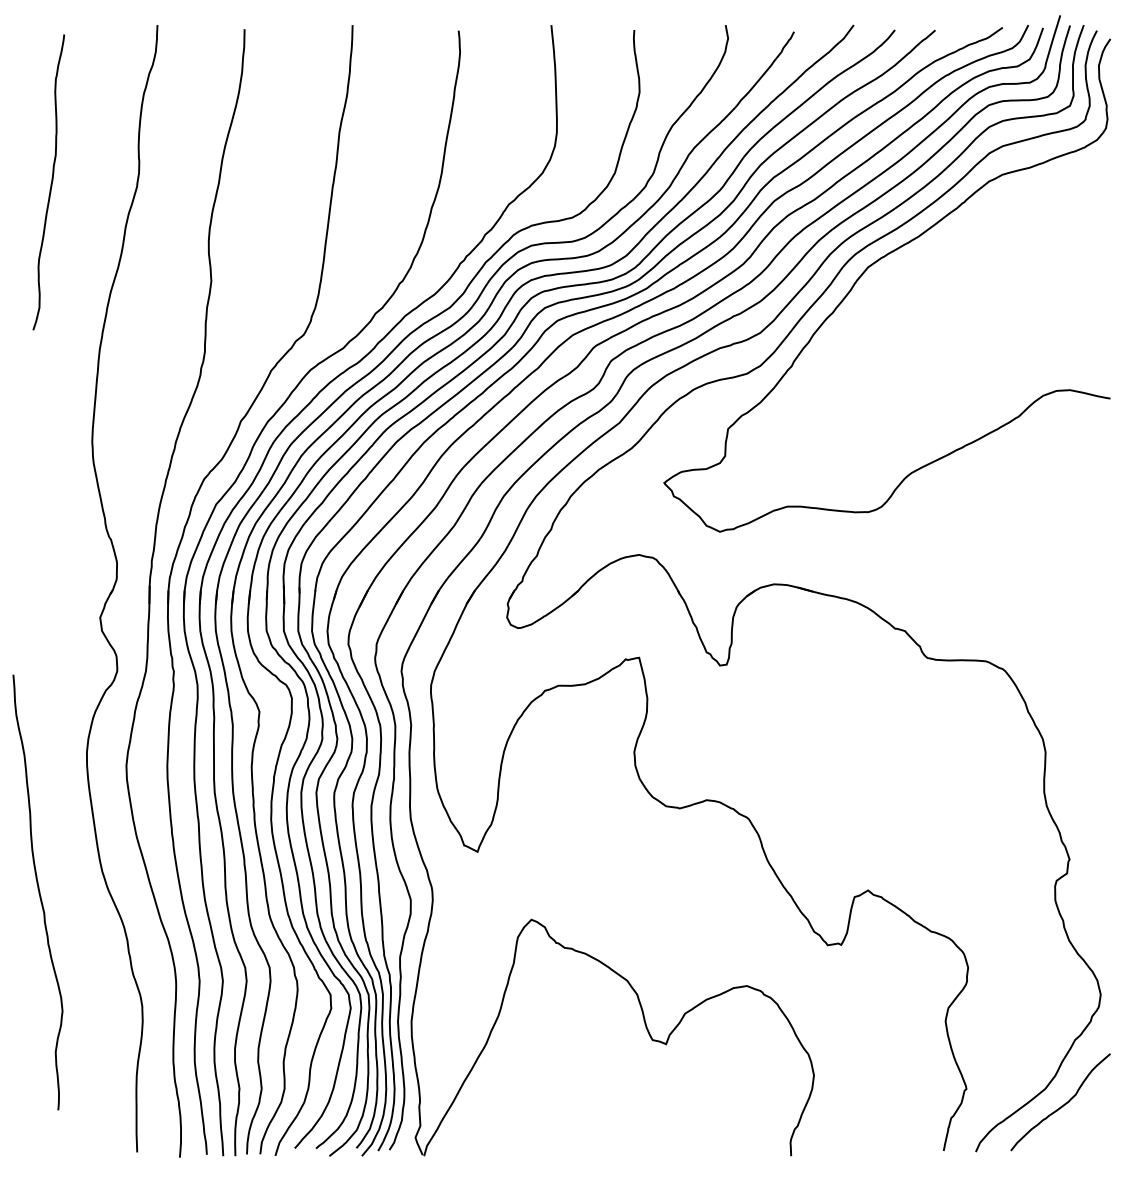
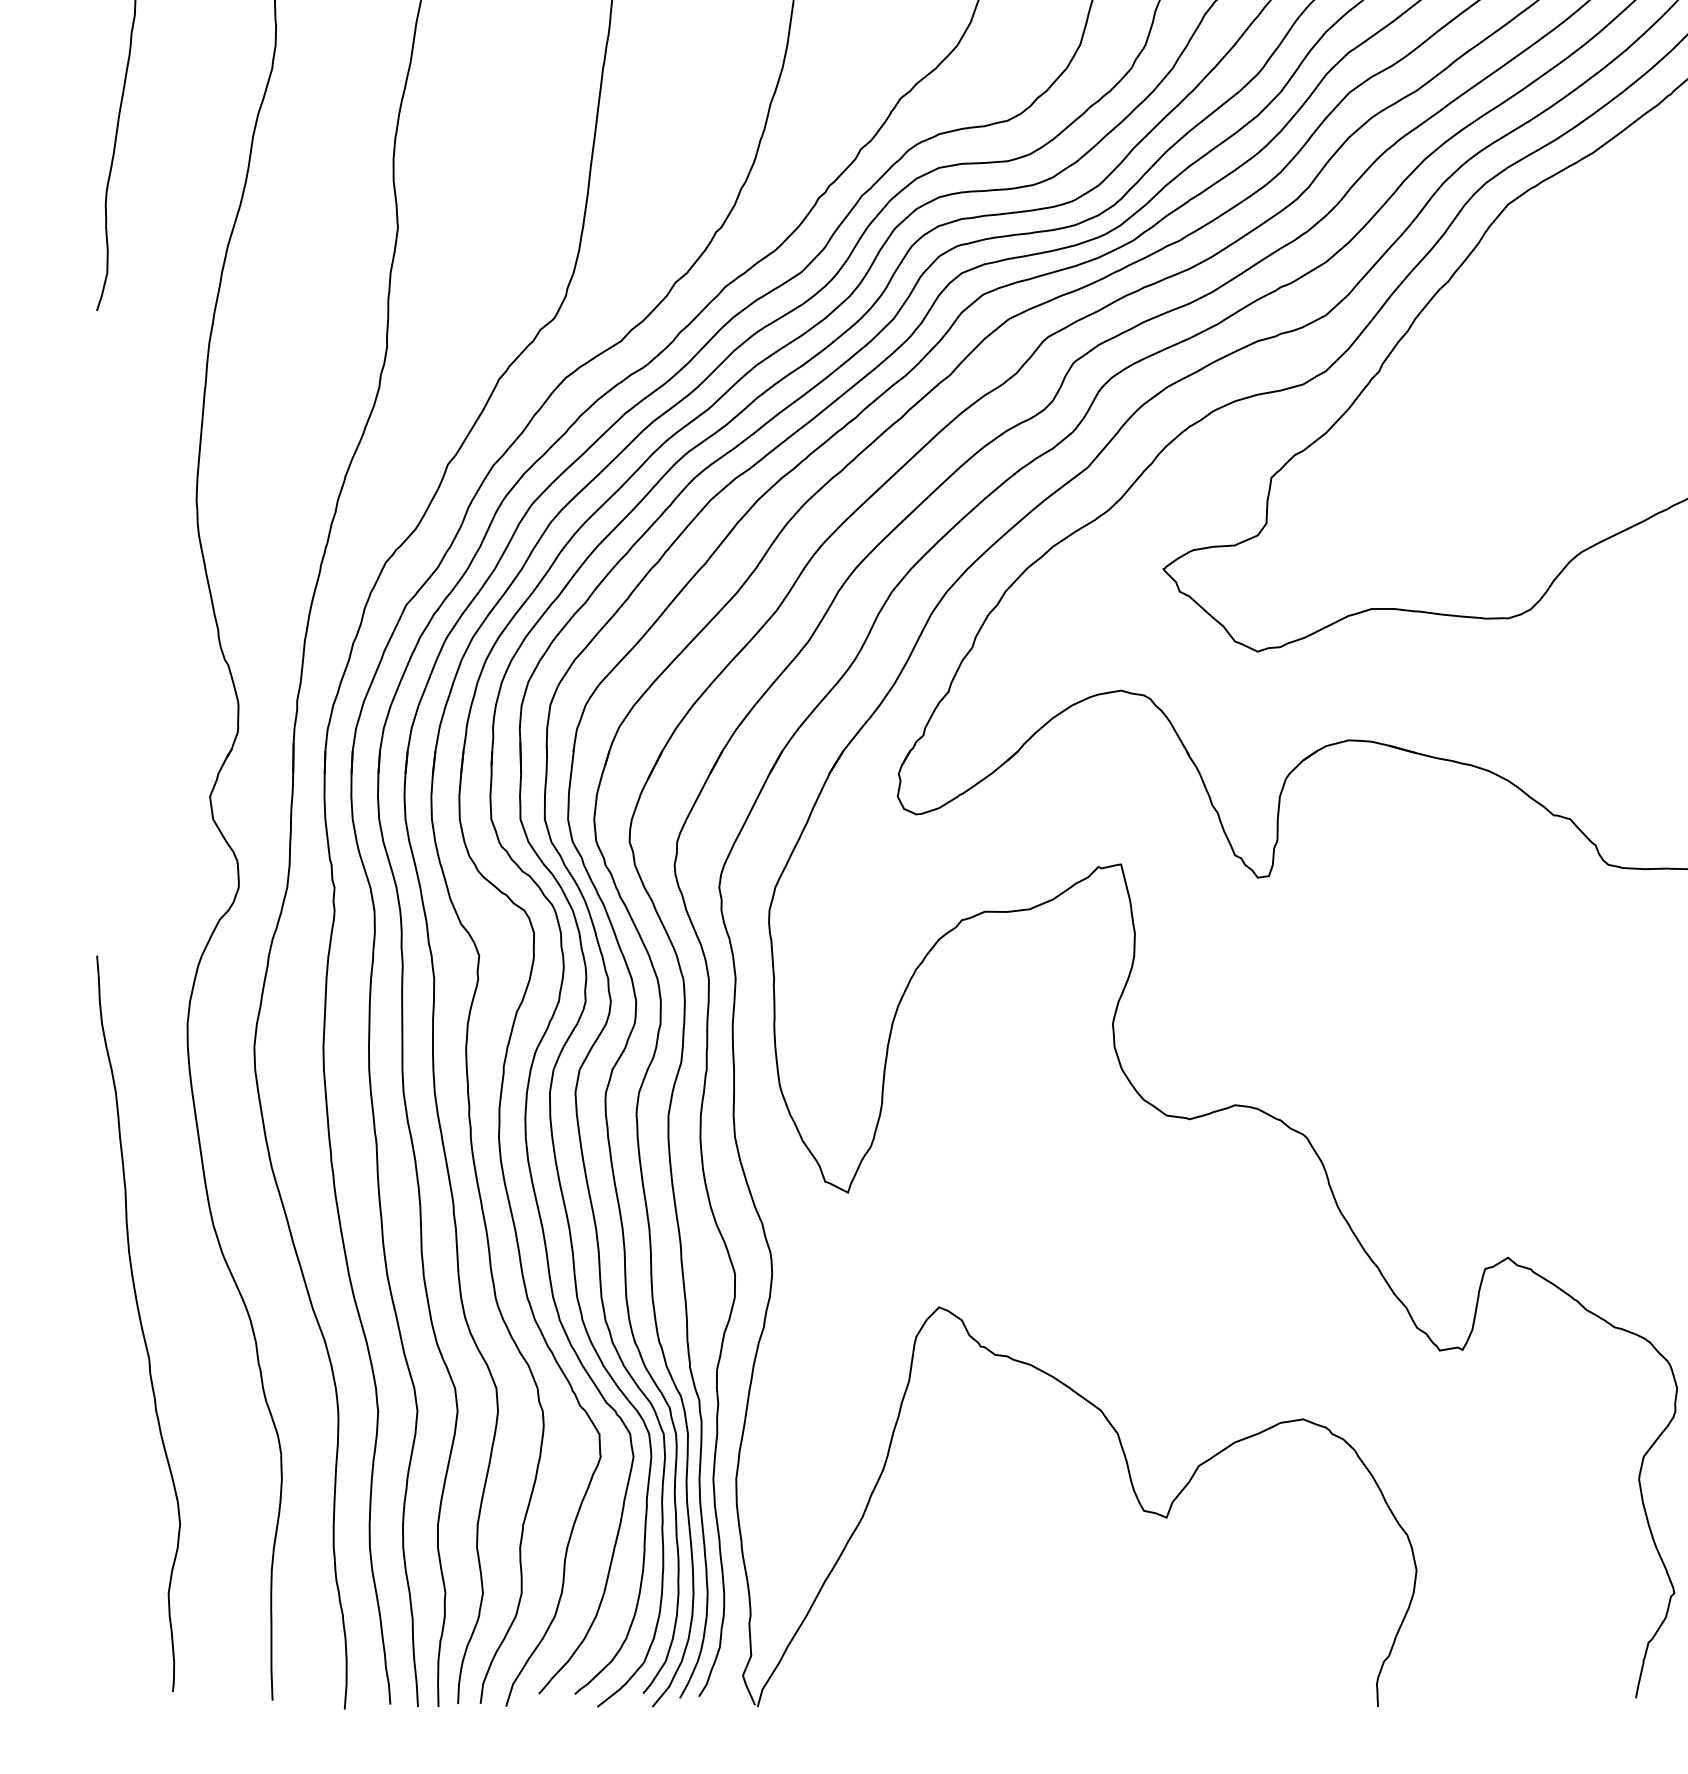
curve: (38, 892) -> (139, 1323), moved

